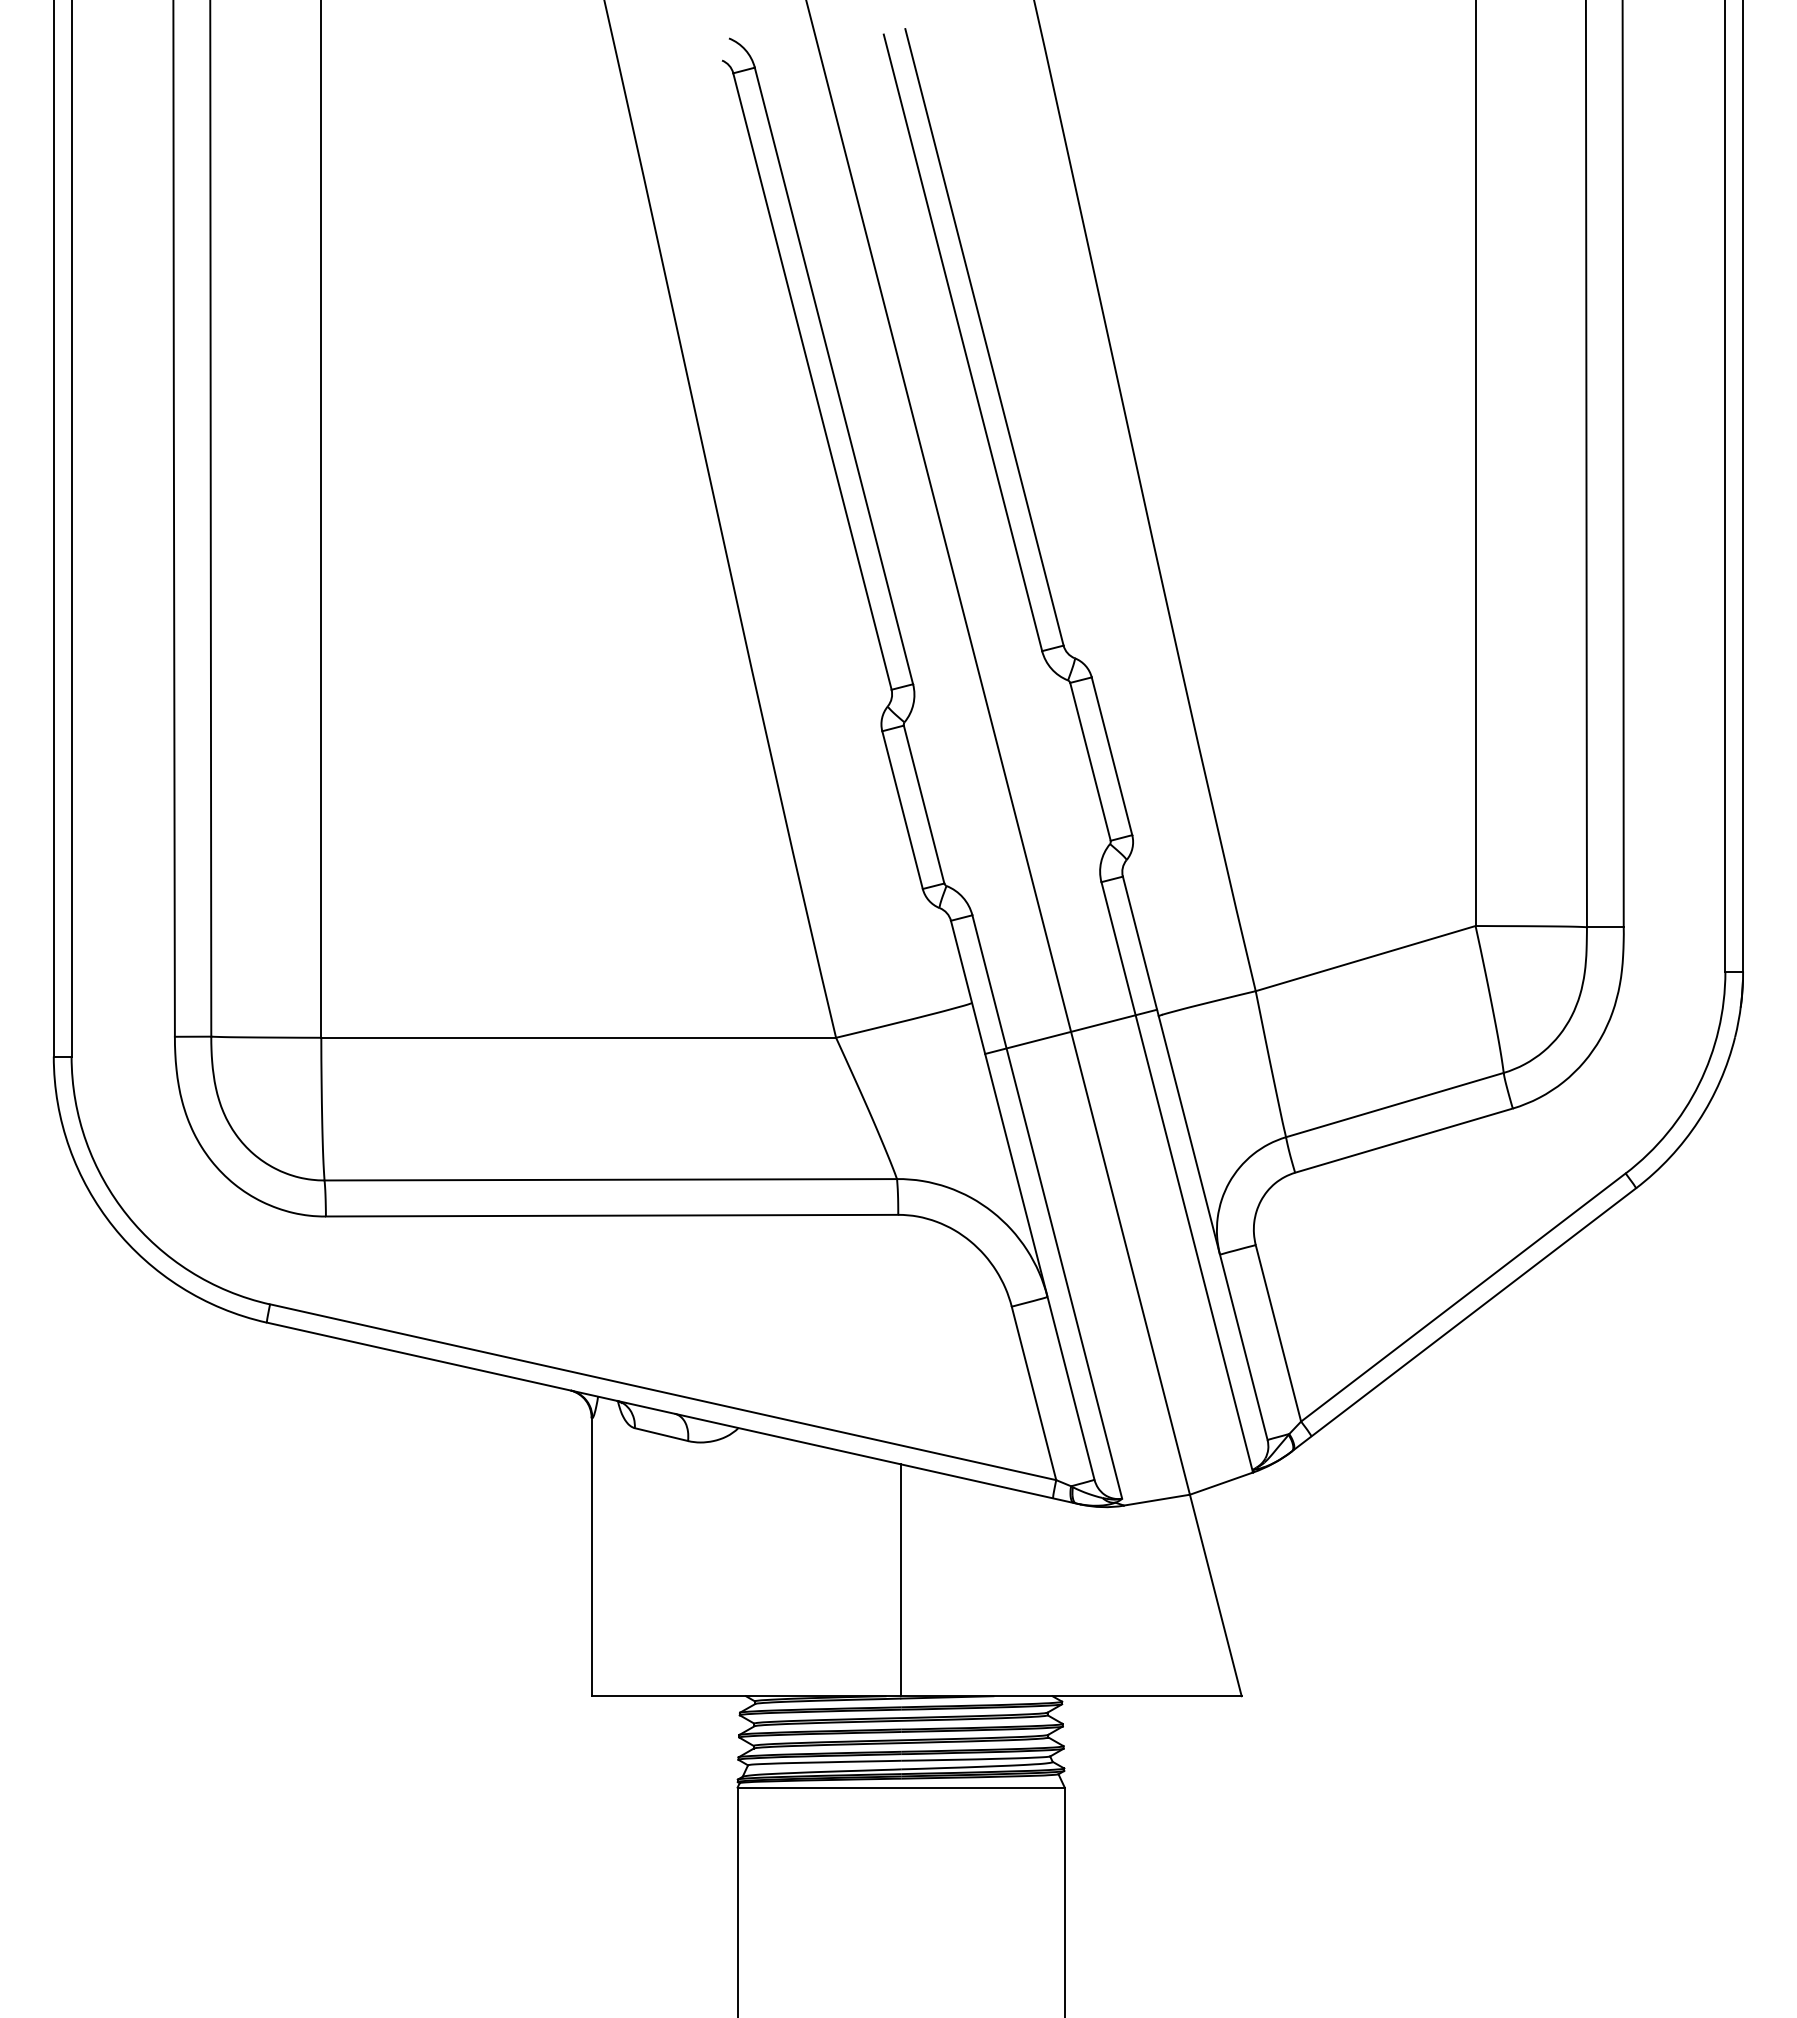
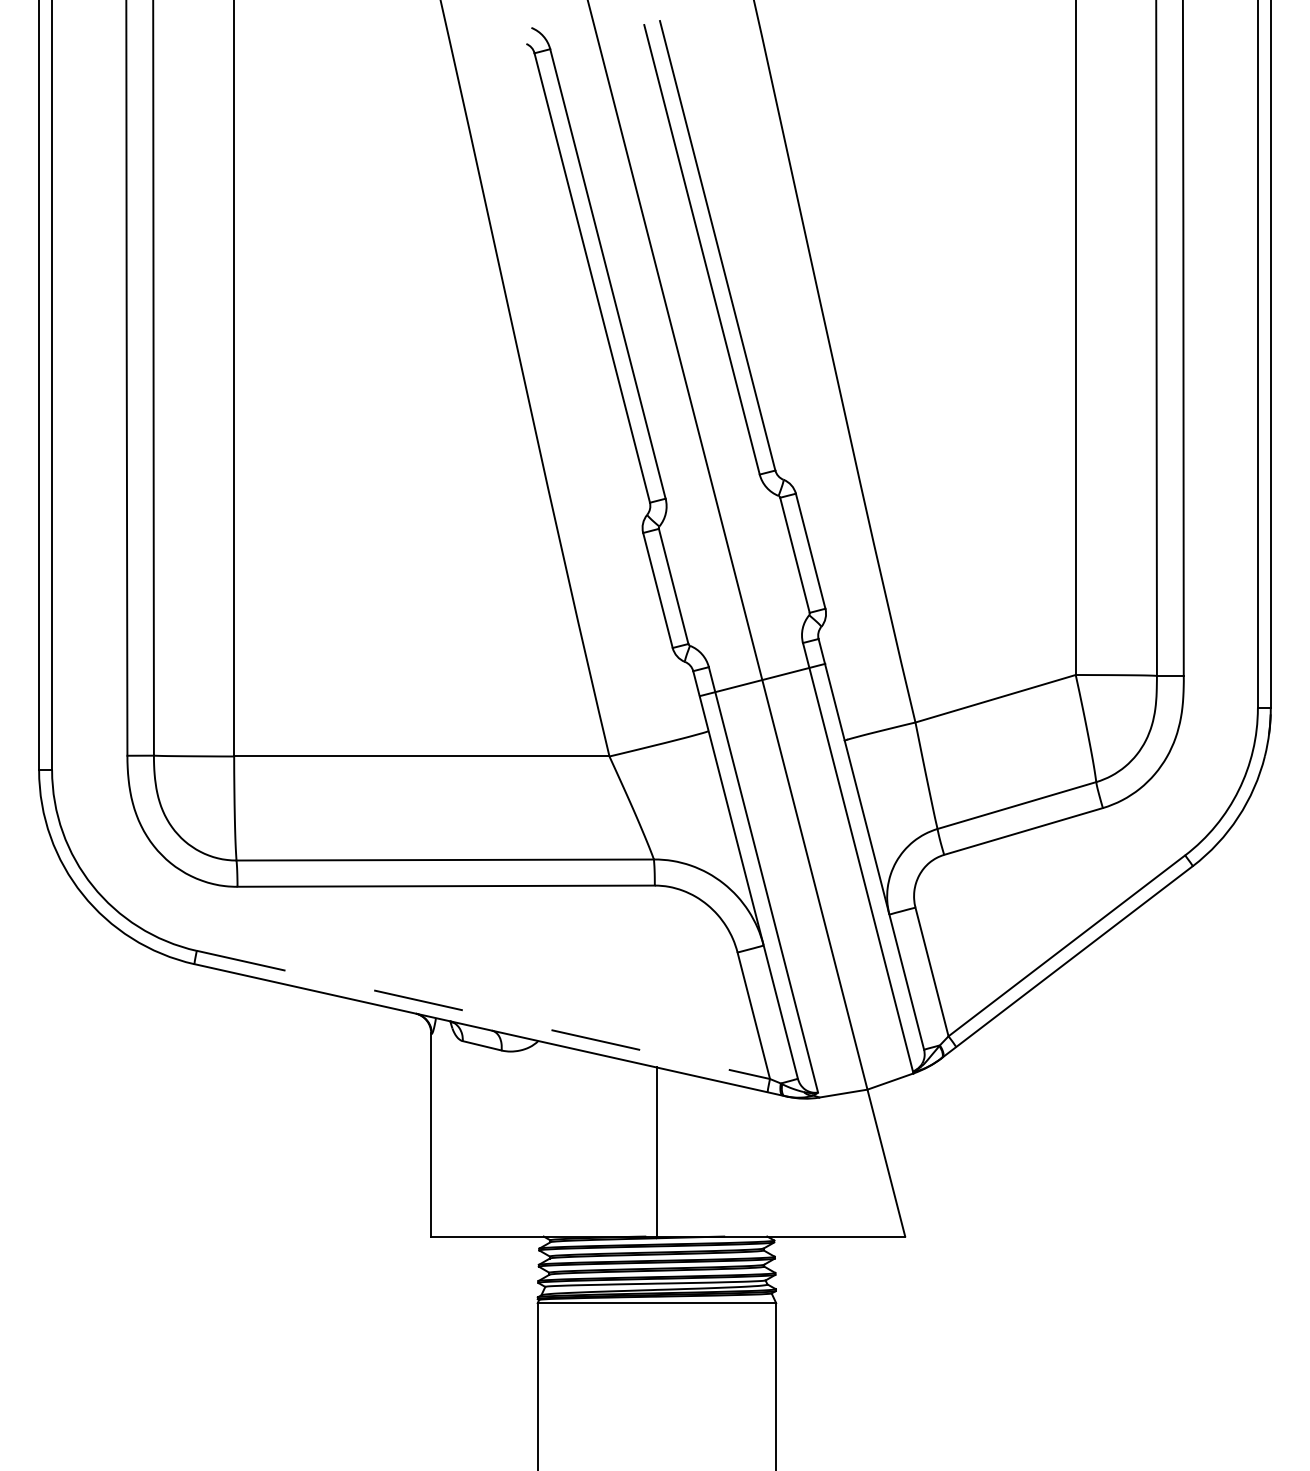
line: (1071, 1031) -> (762, 679), moved
line: (663, 1392) -> (483, 1015), solid -> dashed

